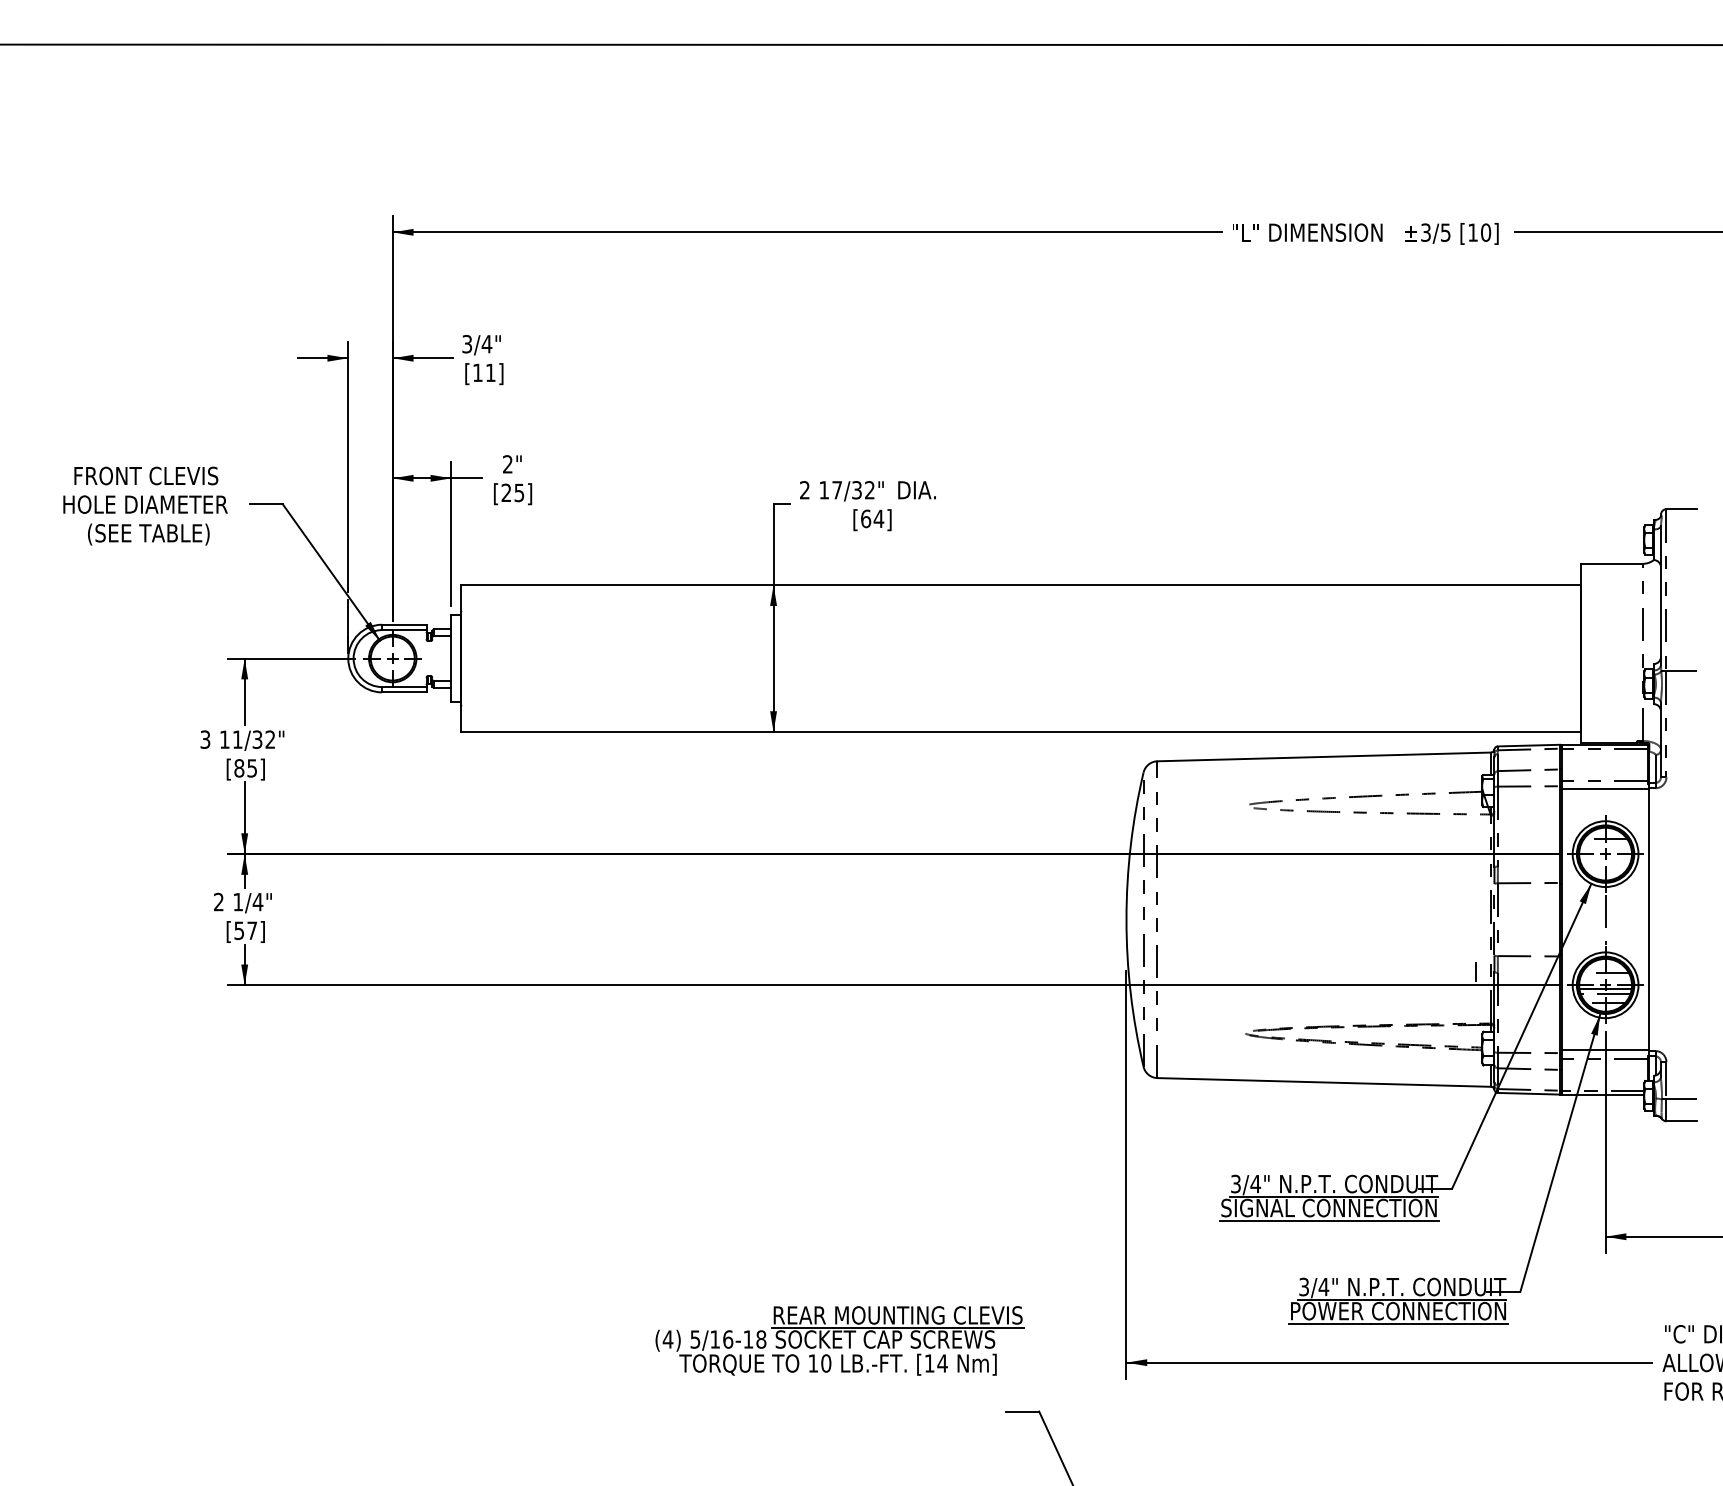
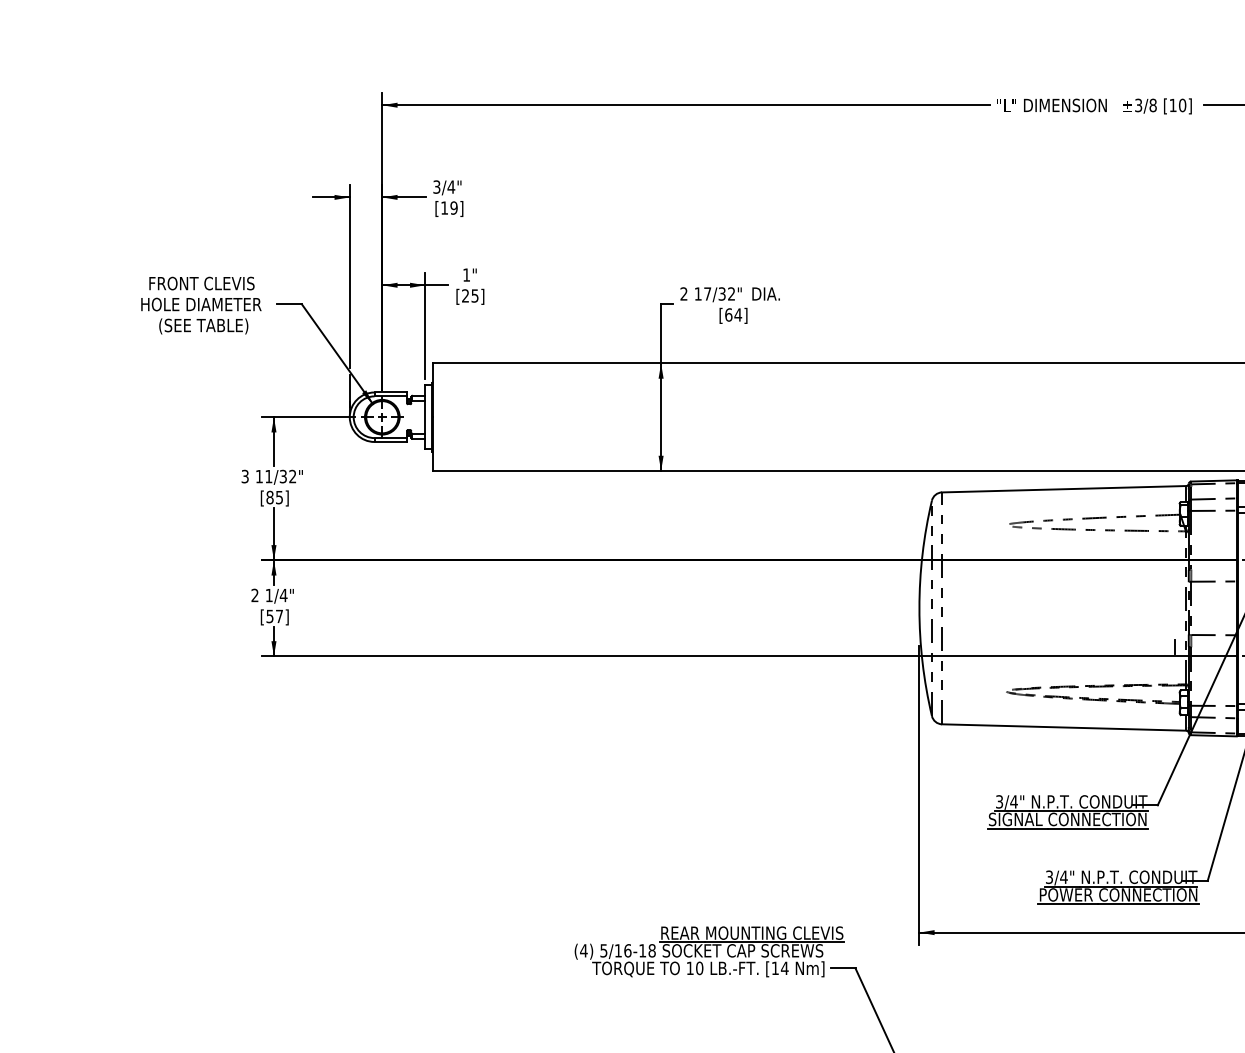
text: (1445, 232) -> (1152, 105), 3/5 -> 3/8
text: (490, 372) -> (453, 207), [11] -> [19]
text: (507, 464) -> (466, 275), 2" -> 1"
part: (839, 1340) -> (709, 951), moved

